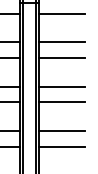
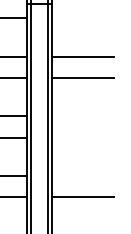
line: (61, 13) -> (82, 18), removed
line: (61, 86) -> (82, 116), removed
line: (61, 102) -> (82, 137), removed
line: (61, 131) -> (82, 176), removed

